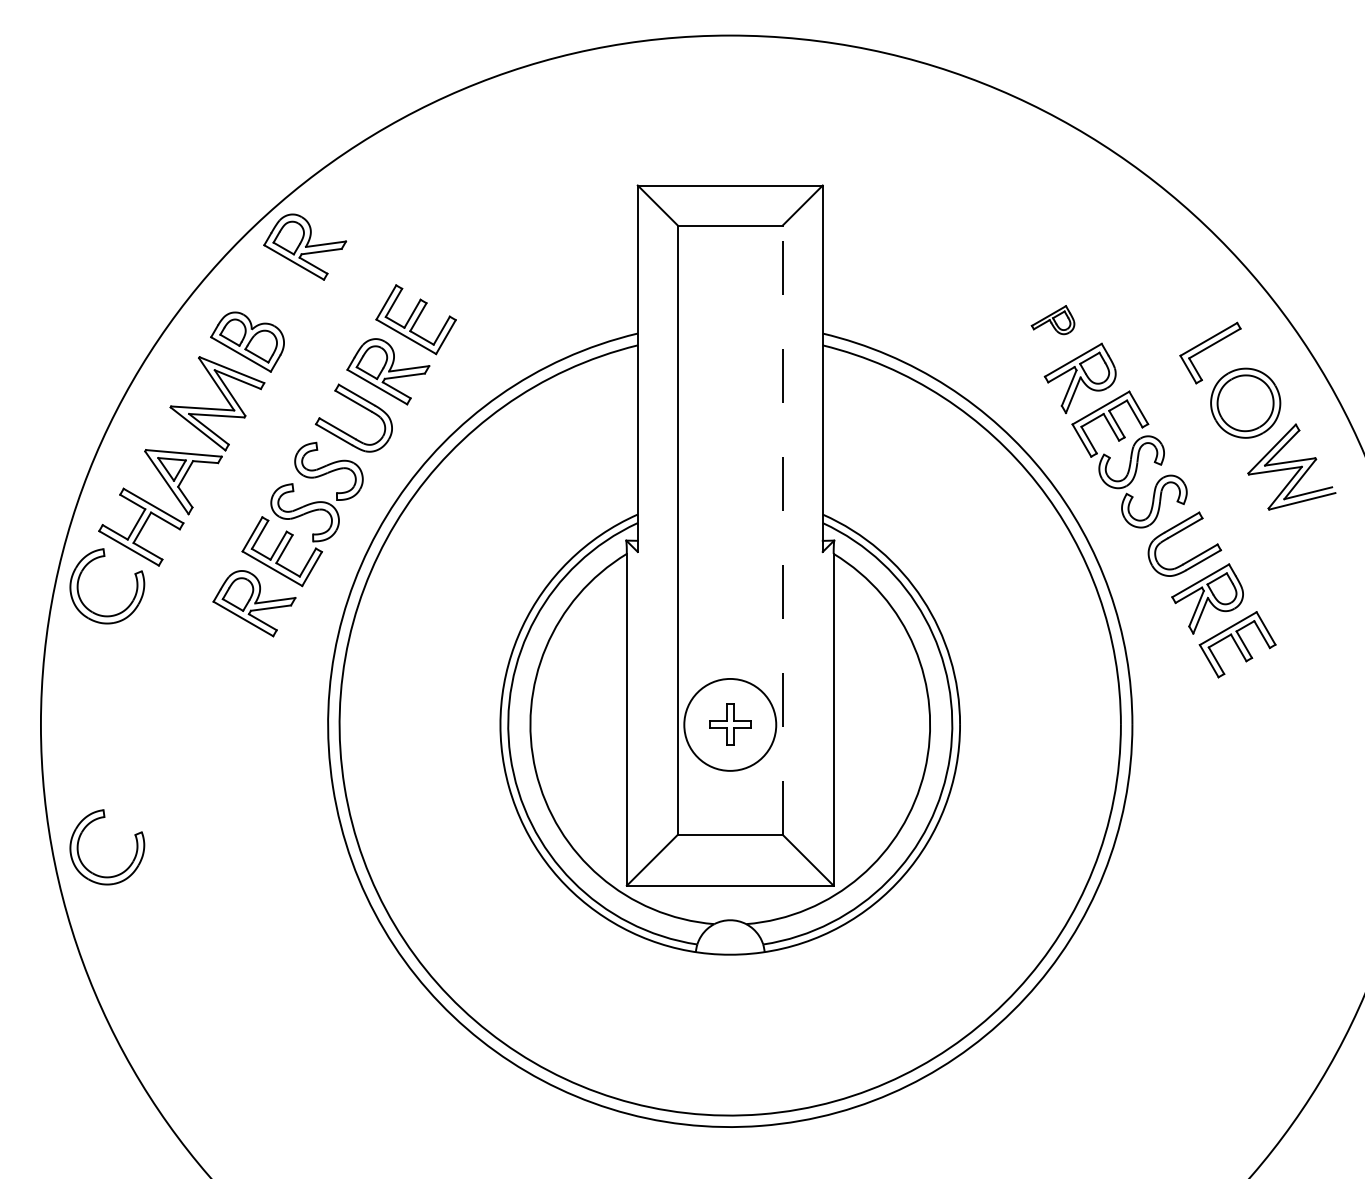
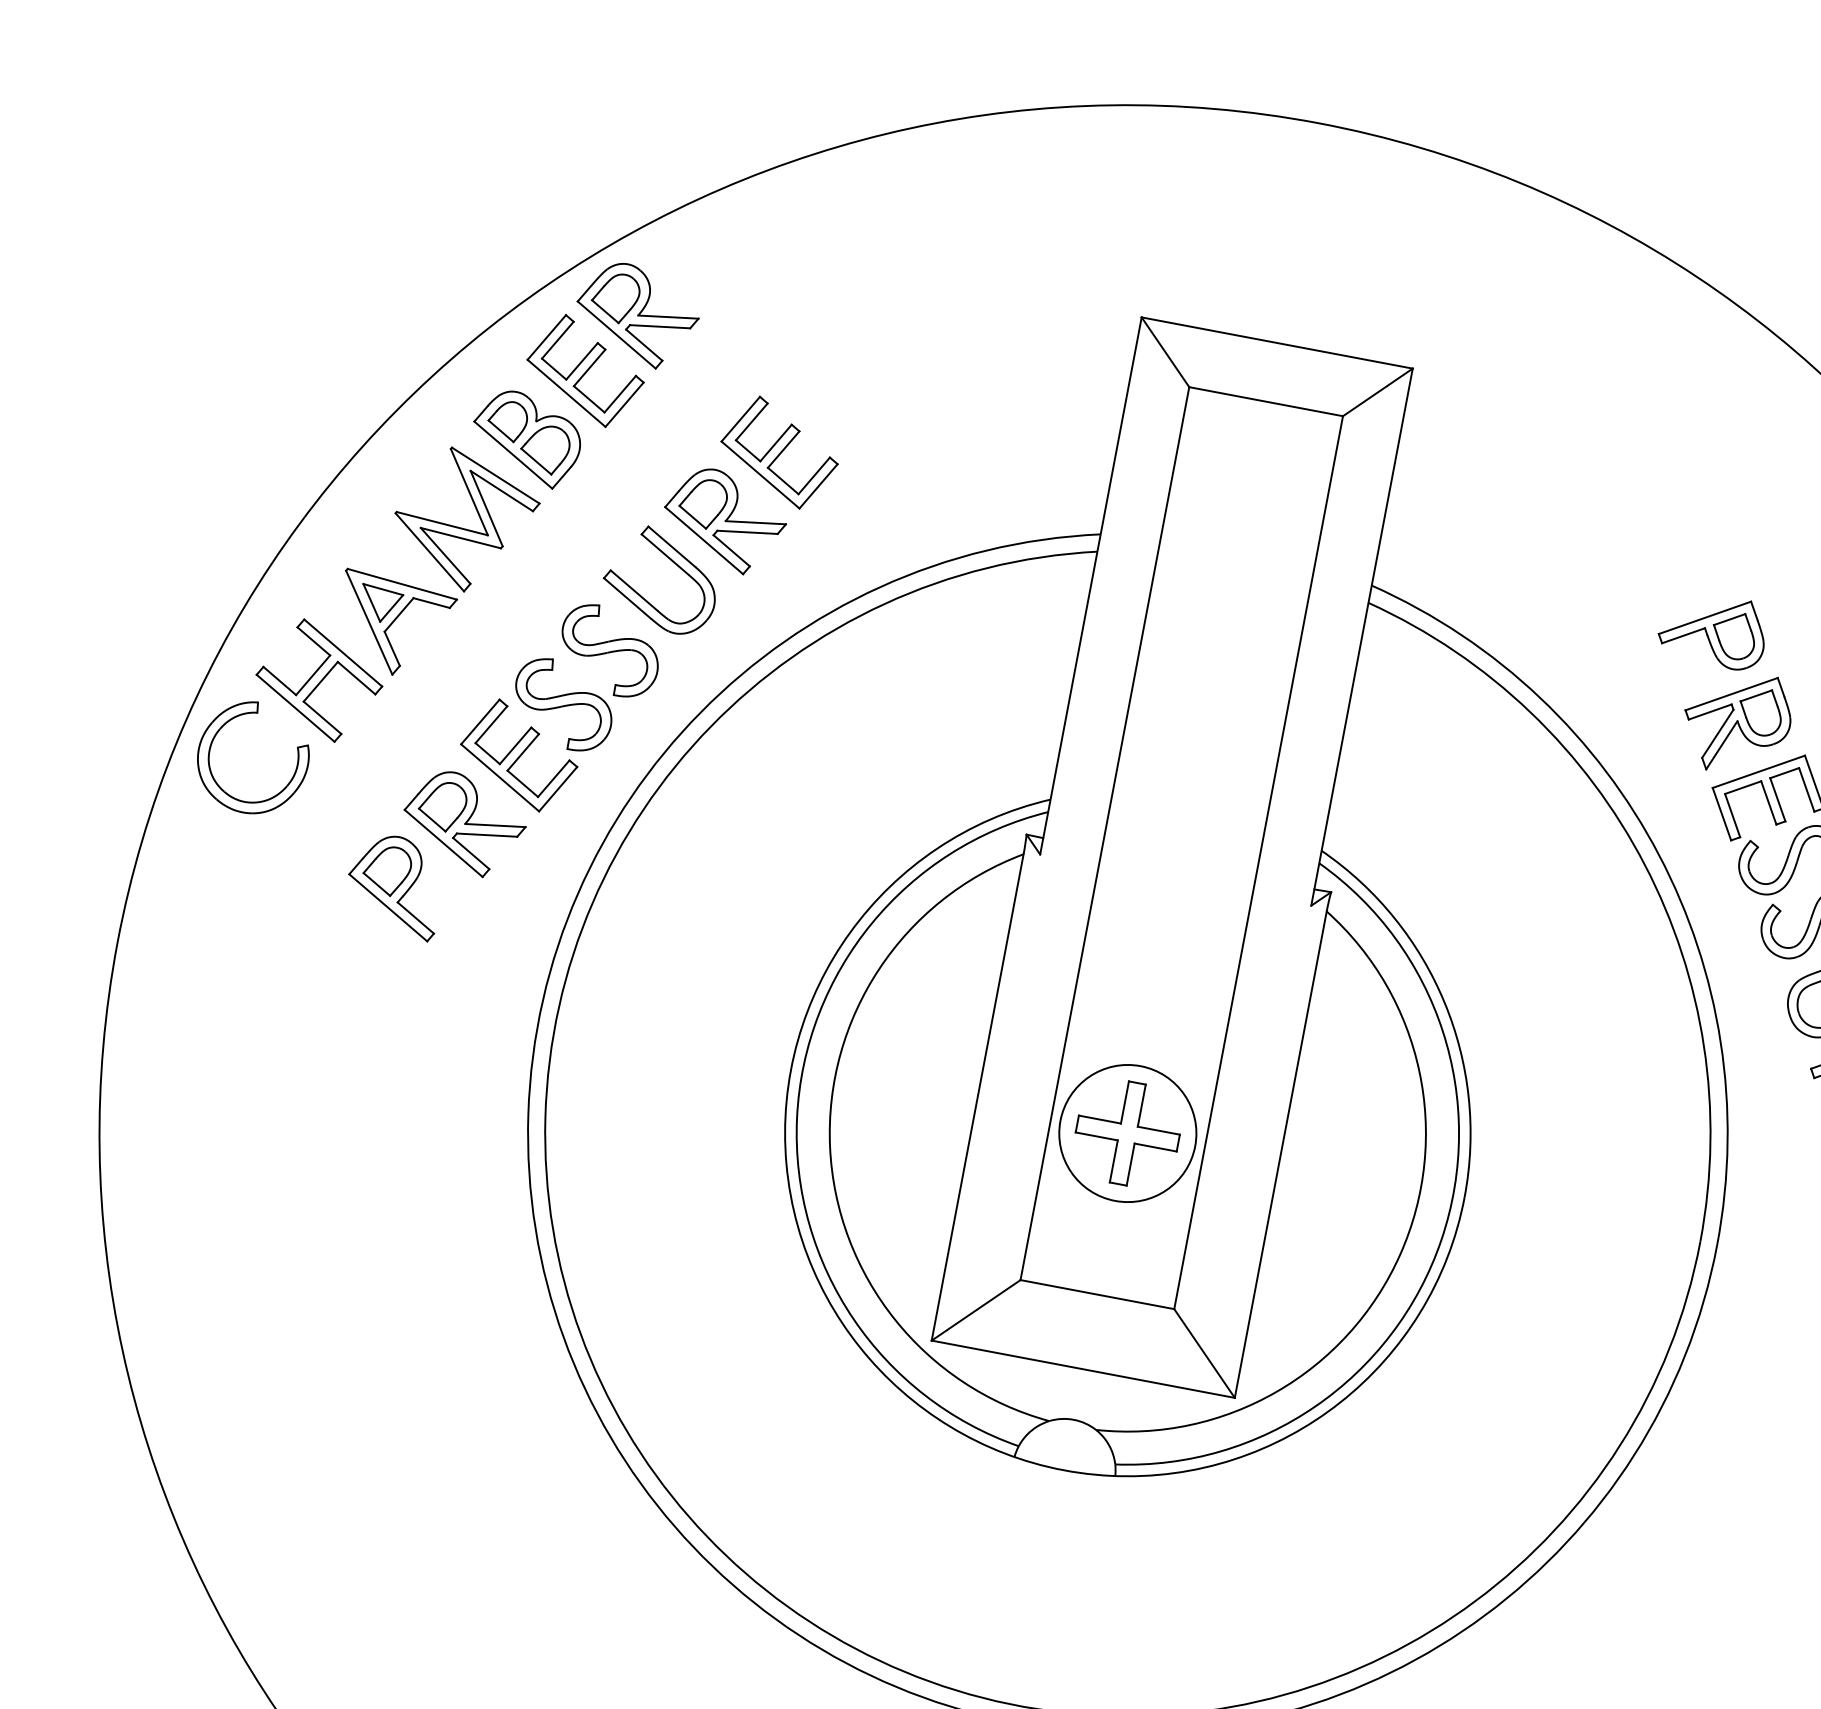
part: (277, 289) -> (584, 370), added
part: (1052, 319) -> (1712, 628), size x1.67
line: (782, 530) -> (1258, 863), dashed -> solid
part: (216, 652) -> (394, 885), added
part: (730, 724) -> (1128, 1132), size x1.67
part: (130, 863) -> (210, 1170), removed

